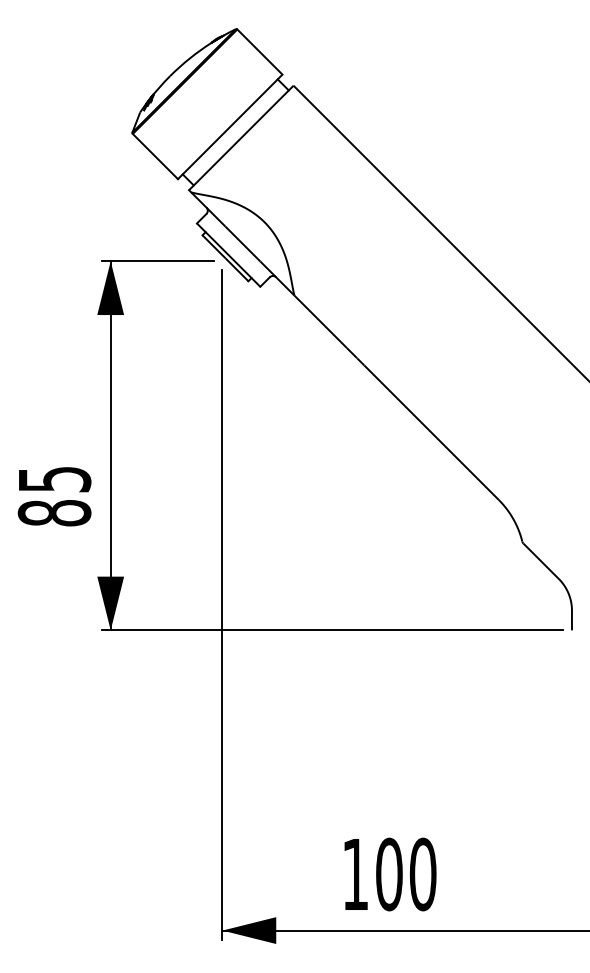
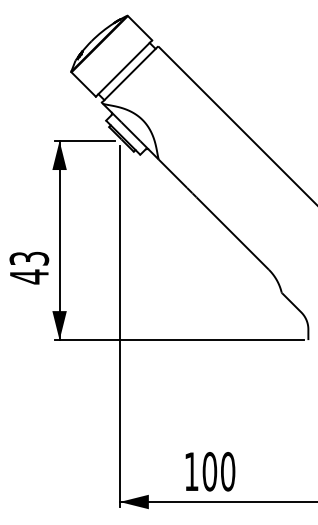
text: (54, 495) -> (29, 267), 85 -> 43

